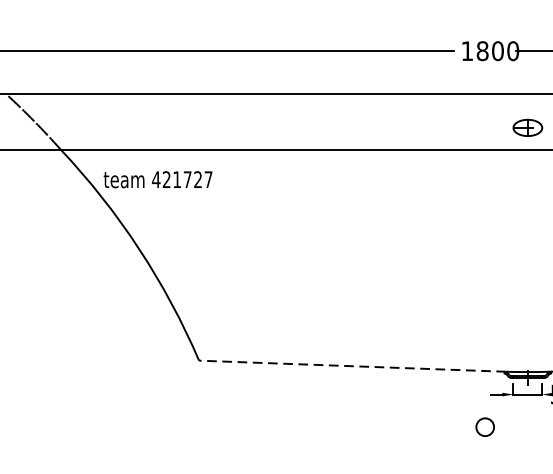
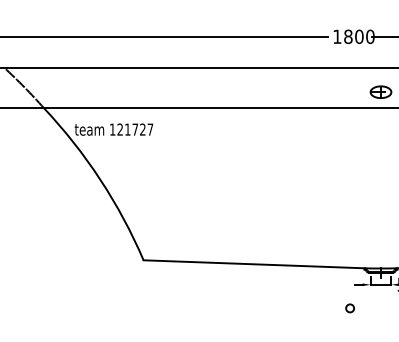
text: (156, 179) -> (112, 129), 421727 -> 121727
line: (352, 366) -> (254, 264), dashed -> solid
circle: (484, 427) -> (349, 308), size x0.62

